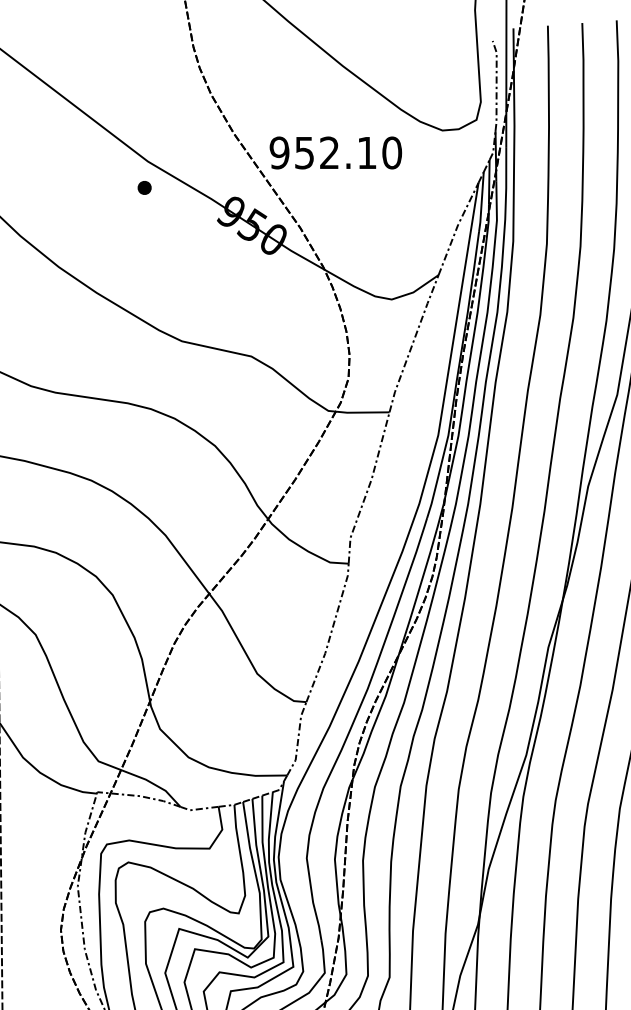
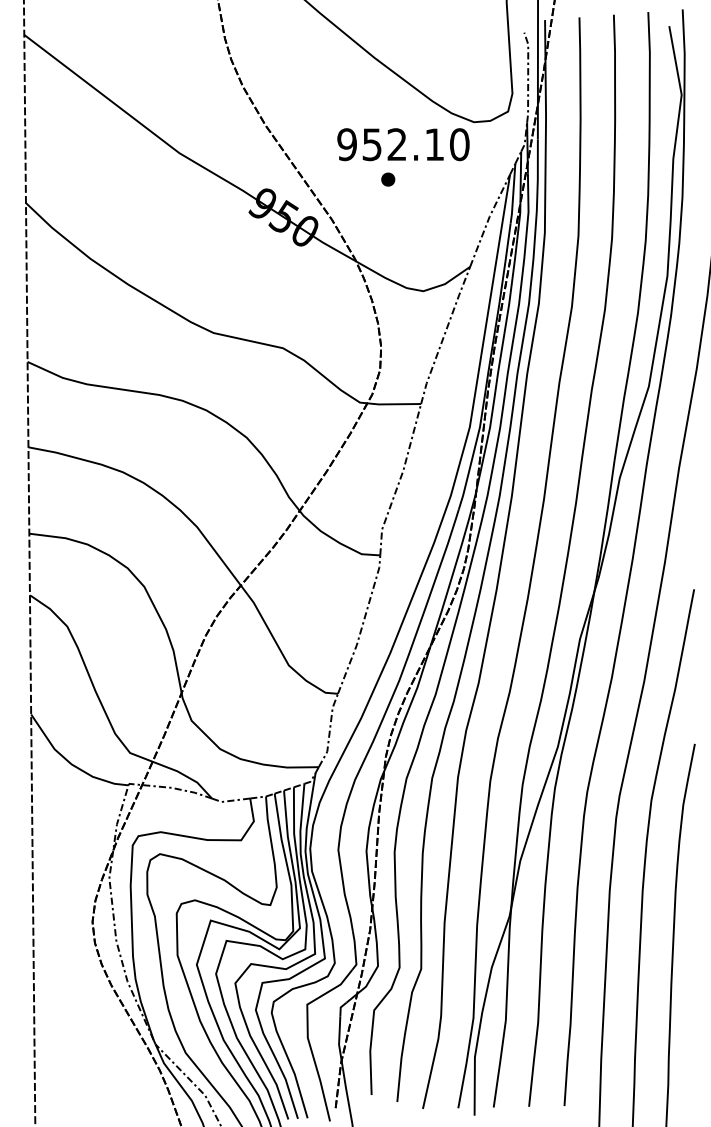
text: (335, 152) -> (403, 144), moved
part: (144, 187) -> (388, 179), moved

